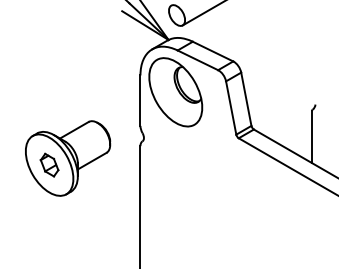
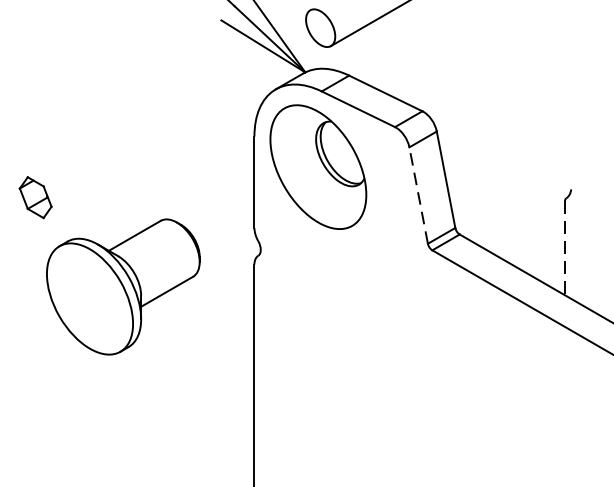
line: (231, 107) -> (419, 194), solid -> dashed
line: (312, 137) -> (565, 248), solid -> dashed
part: (49, 164) -> (35, 196), moved

